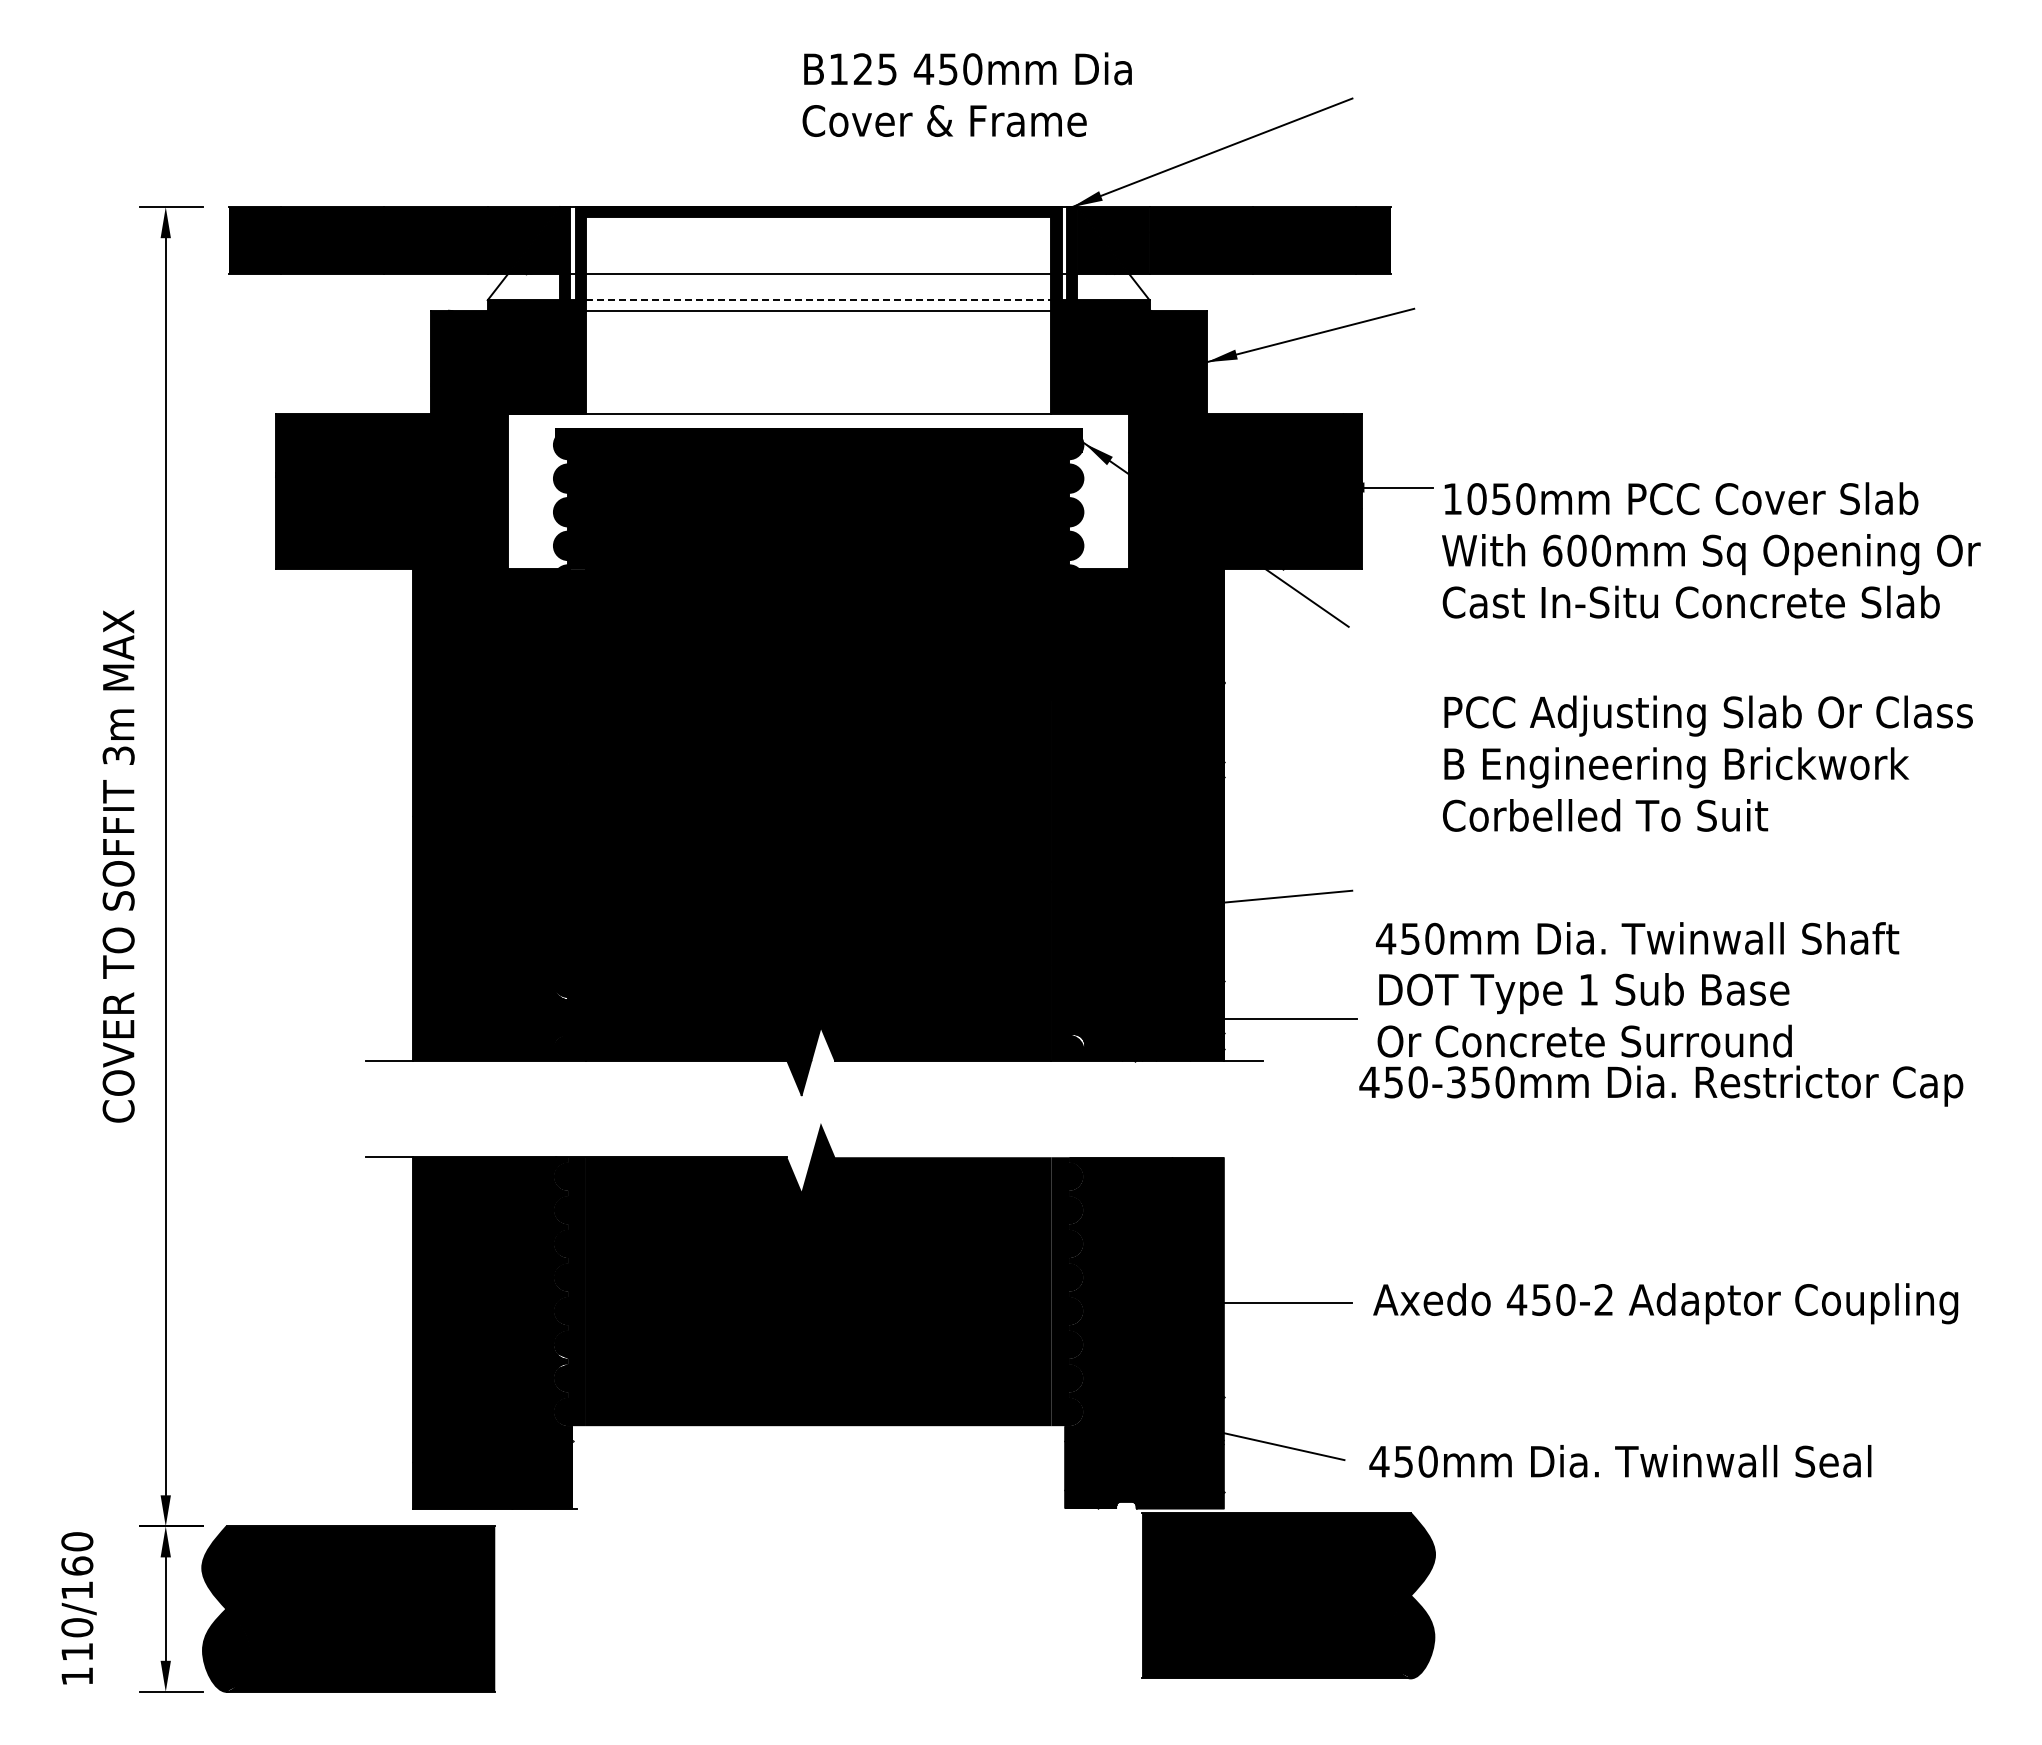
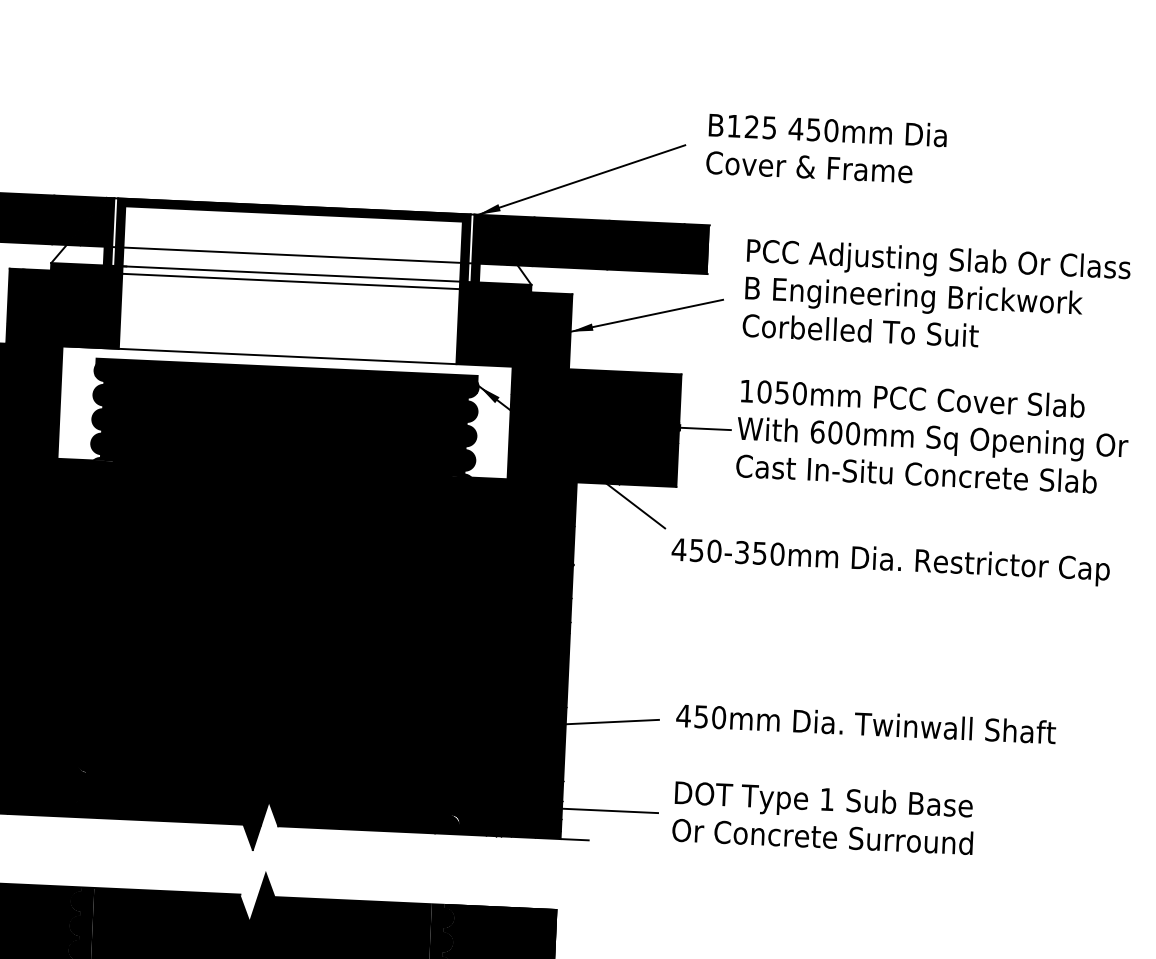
text: (966, 94) -> (826, 148), moved
line: (818, 300) -> (291, 274), dashed -> solid
text: (1711, 550) -> (932, 437), moved
text: (1707, 763) -> (936, 296), moved
text: (1637, 938) -> (866, 724), moved
text: (1661, 1085) -> (890, 561), moved

